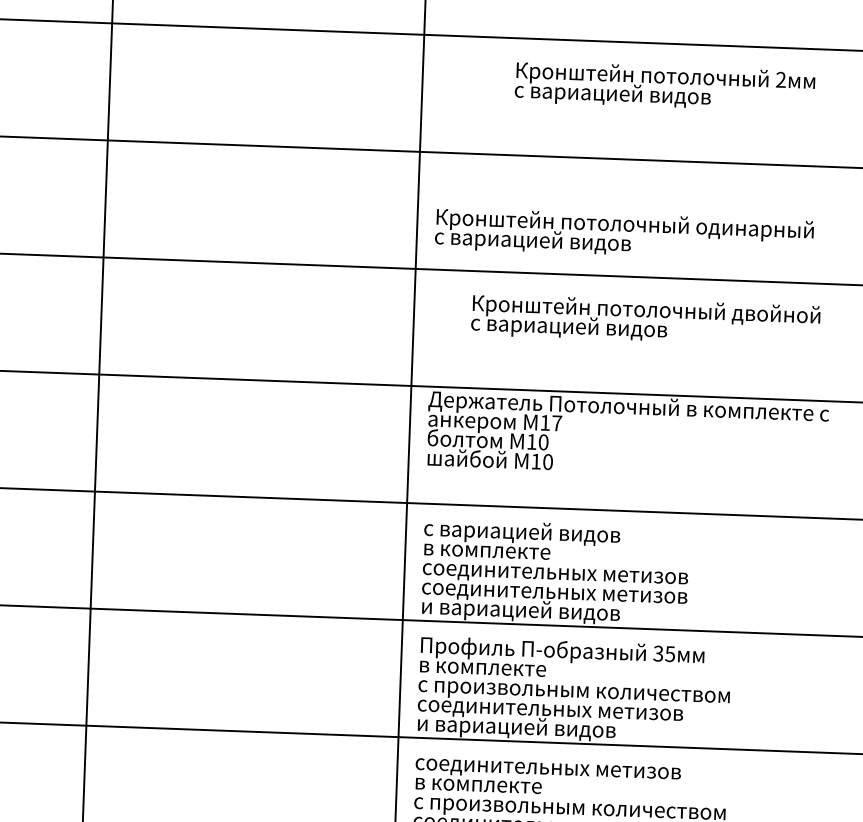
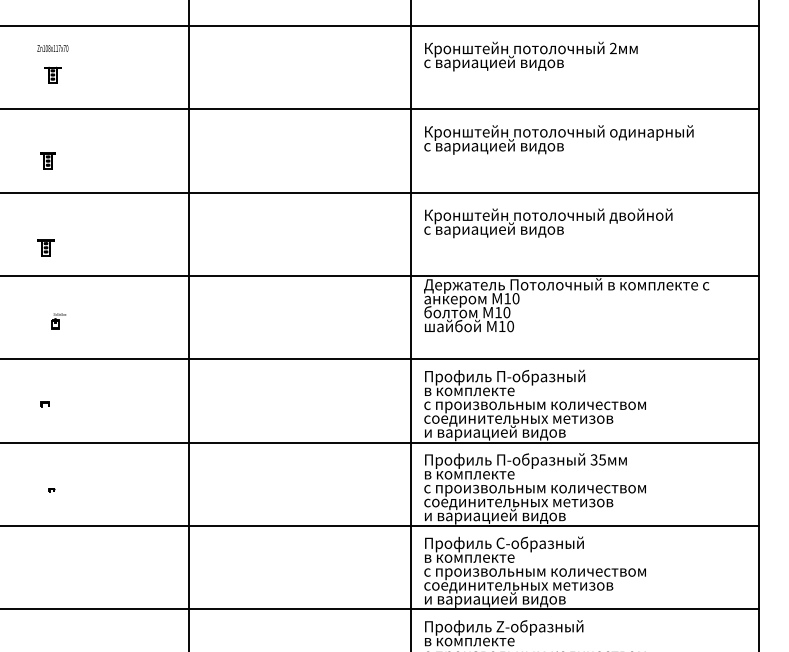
text: (664, 86) -> (530, 56), moved
text: (623, 234) -> (558, 139), moved
text: (645, 320) -> (548, 223), moved
text: (556, 423) -> (515, 298), 17 -> 10
text: (536, 533) -> (504, 377), с вариацией видов -> Профиль П-образный
text: (583, 577) -> (538, 407), соединительных метизов -> с произвольным количеством
text: (547, 768) -> (518, 544), соединительных метизов -> Профиль С-образный

